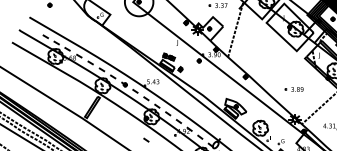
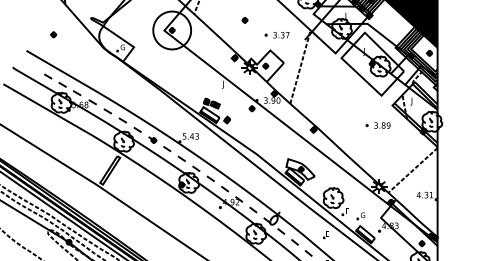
part: (293, 89) -> (377, 125), moved
line: (146, 139) -> (181, 213), removed

